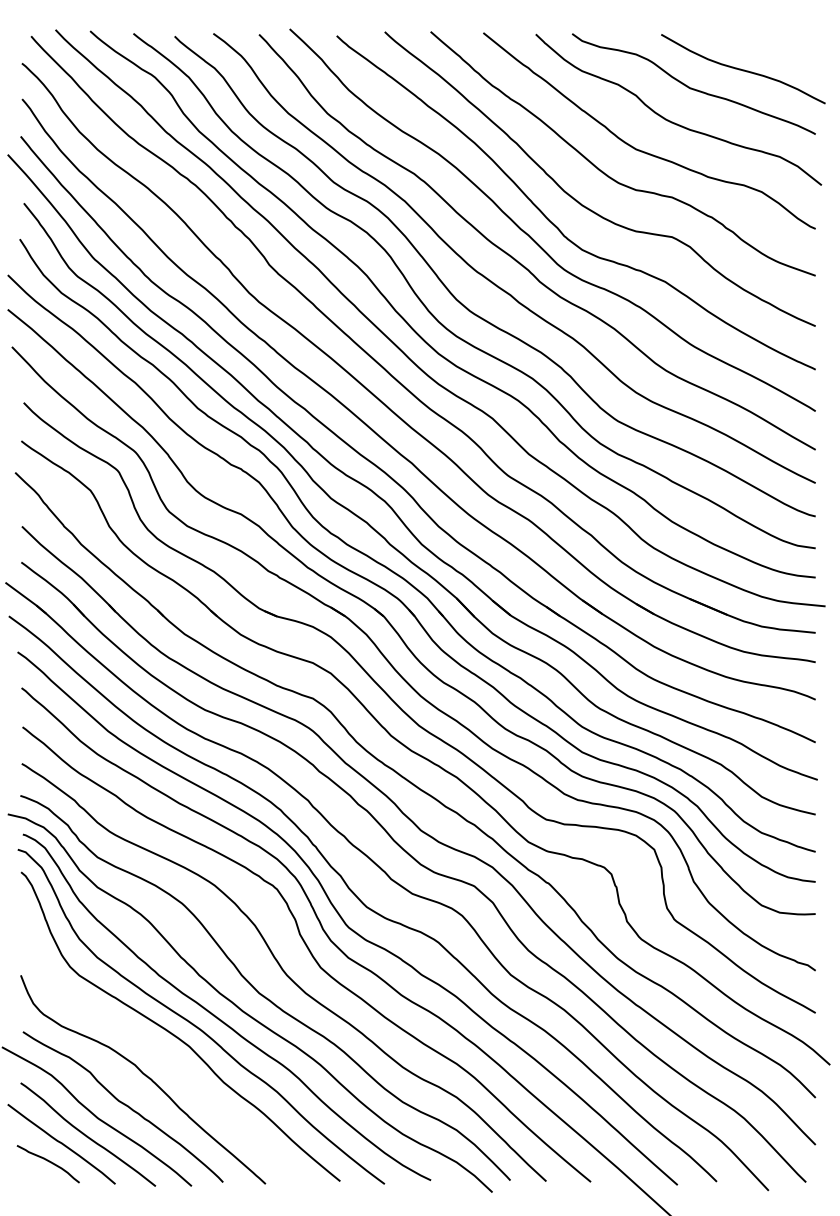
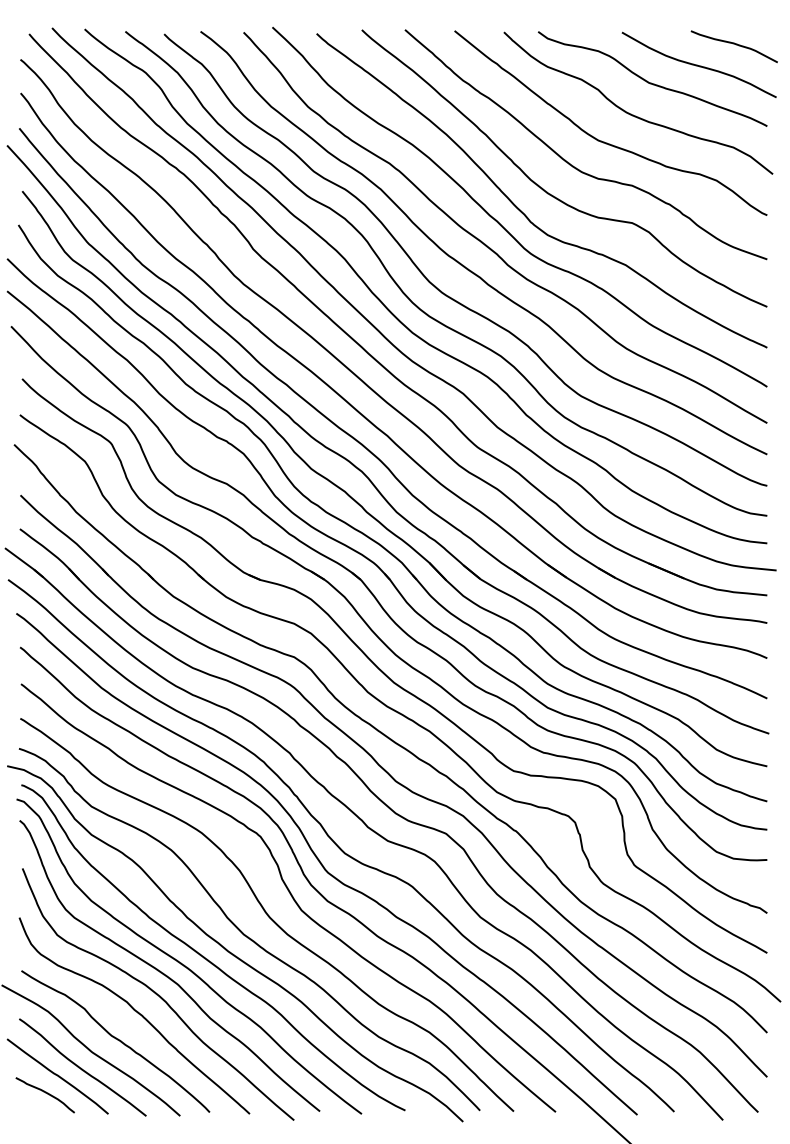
curve: (780, 47) -> (734, 44), added
curve: (168, 1057) -> (158, 994), added

